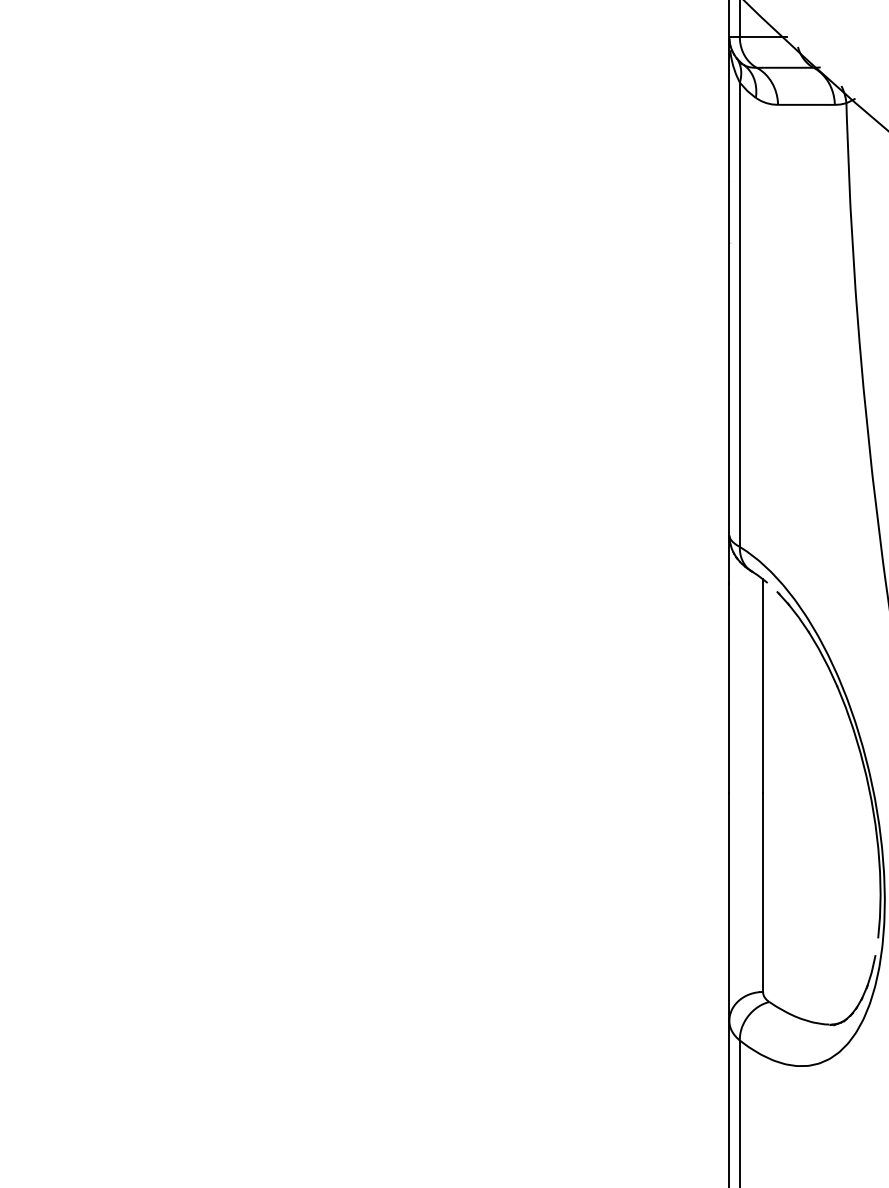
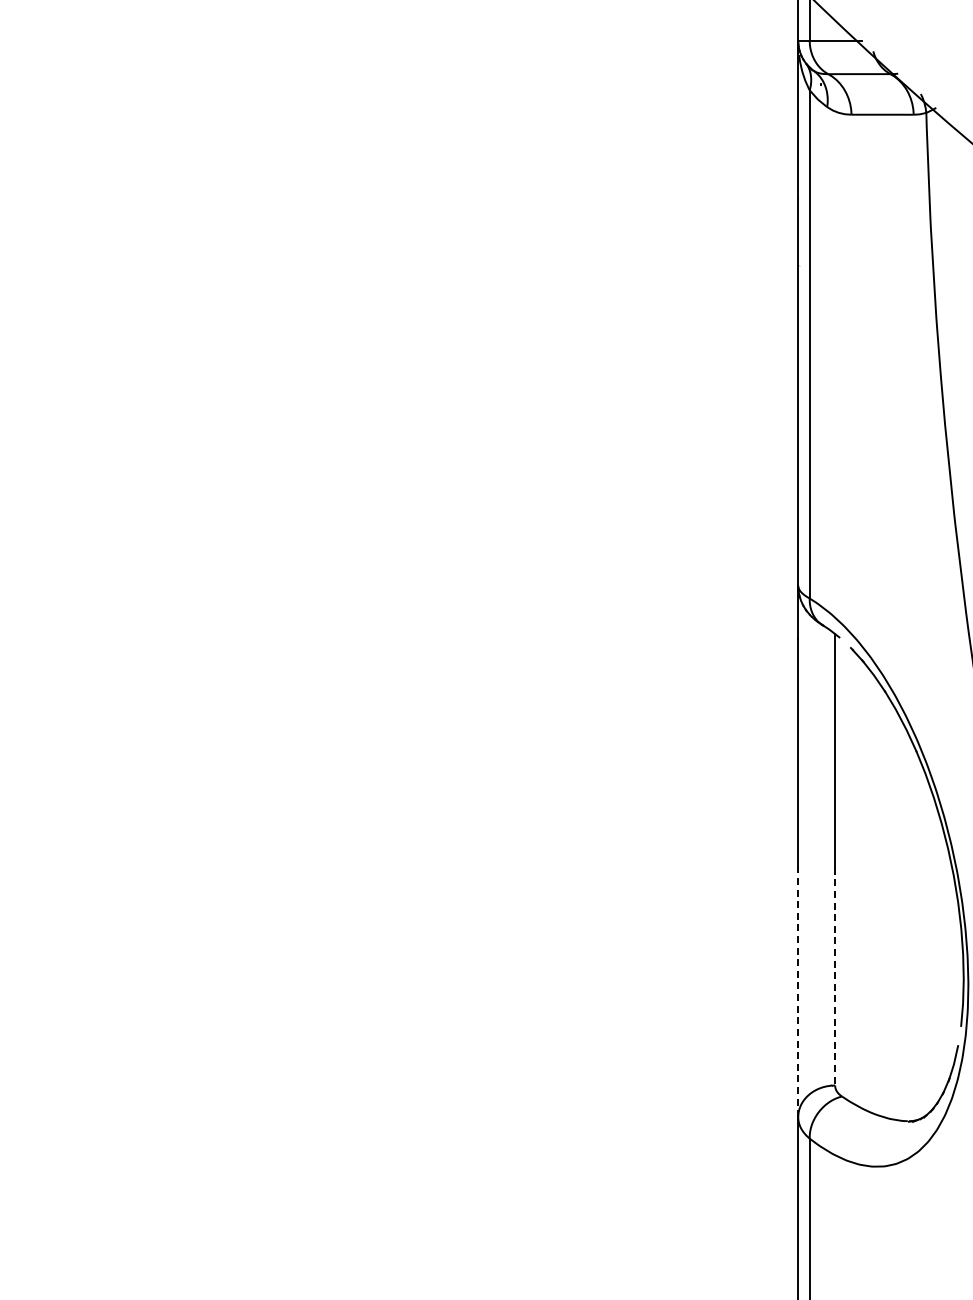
line: (763, 892) -> (835, 976), solid -> dashed
line: (729, 906) -> (798, 992), solid -> dashed

